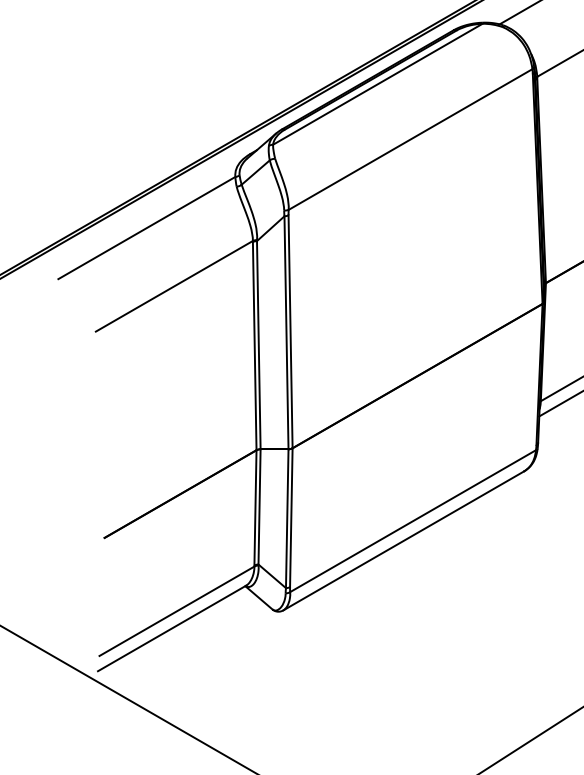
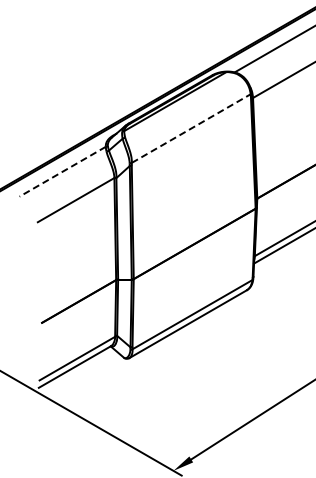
line: (410, 139) -> (191, 128), solid -> dashed
line: (146, 227) -> (62, 171), solid -> dashed

